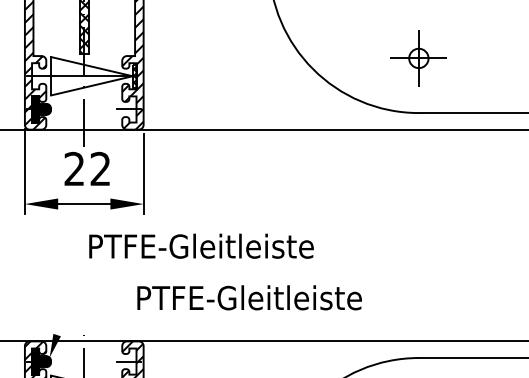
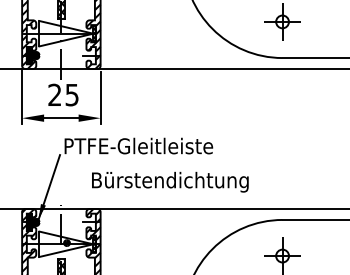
text: (99, 168) -> (71, 94), 22 -> 25
text: (249, 299) -> (170, 181), PTFE-Gleitleiste -> Bürstendichtung
line: (66, 308) -> (49, 187), added

